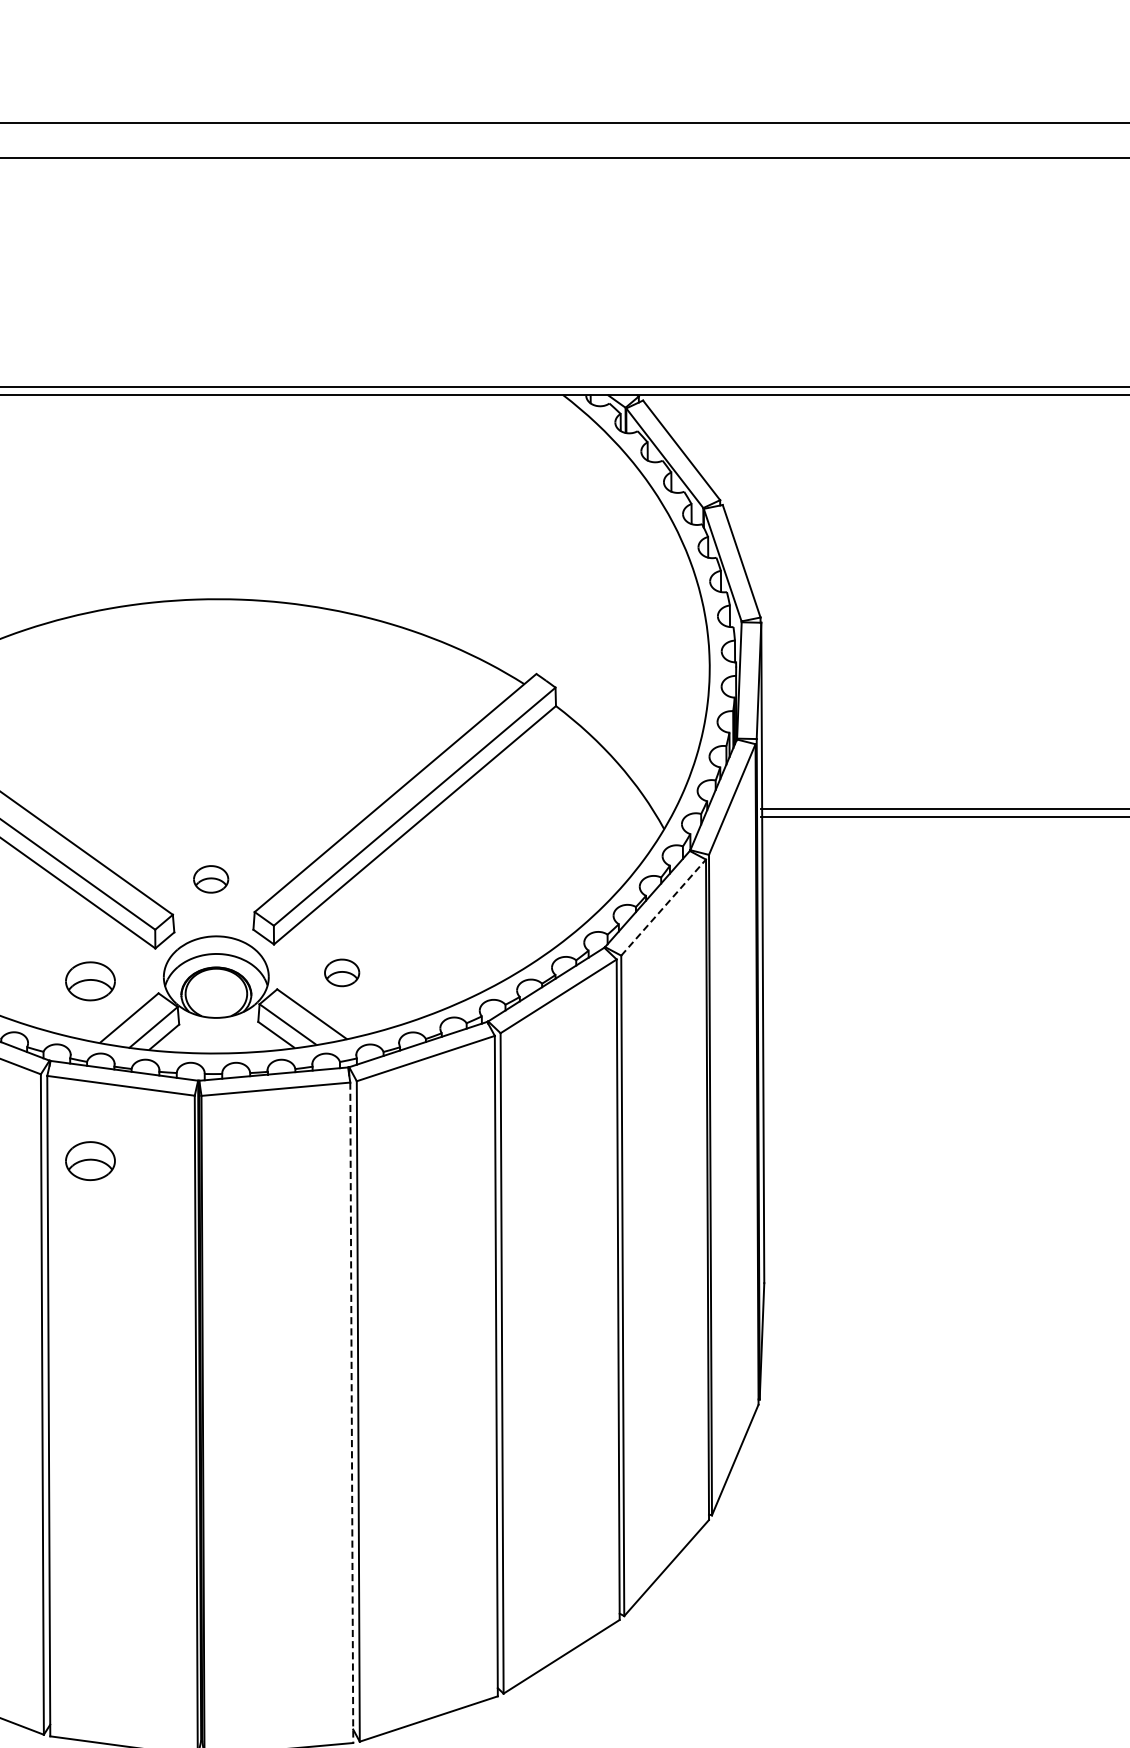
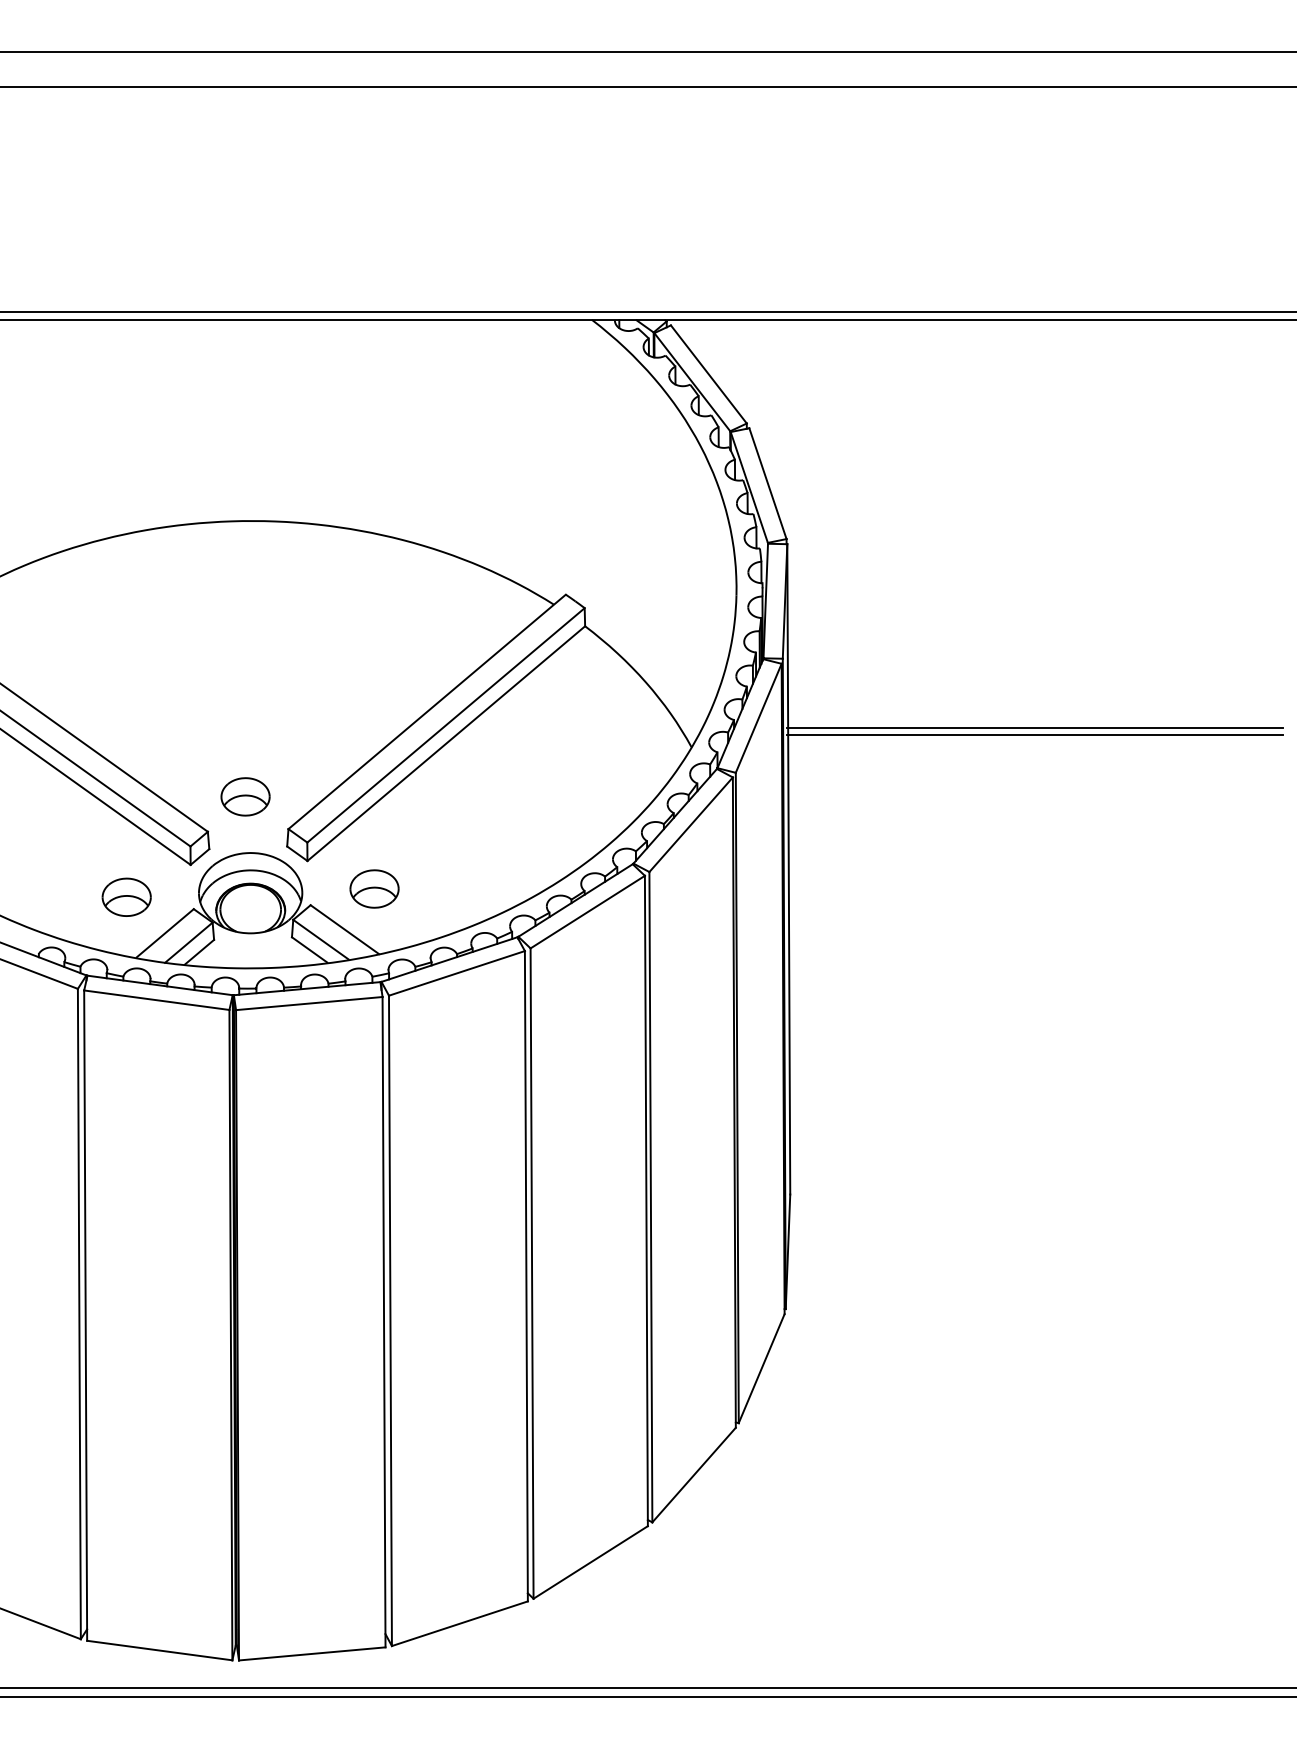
part: (211, 878) -> (245, 796), size x1.43
line: (664, 907) -> (691, 824), dashed -> solid
part: (342, 972) -> (374, 888), size x1.43
part: (90, 1160) -> (126, 1073), removed
line: (352, 1413) -> (384, 1322), dashed -> solid

